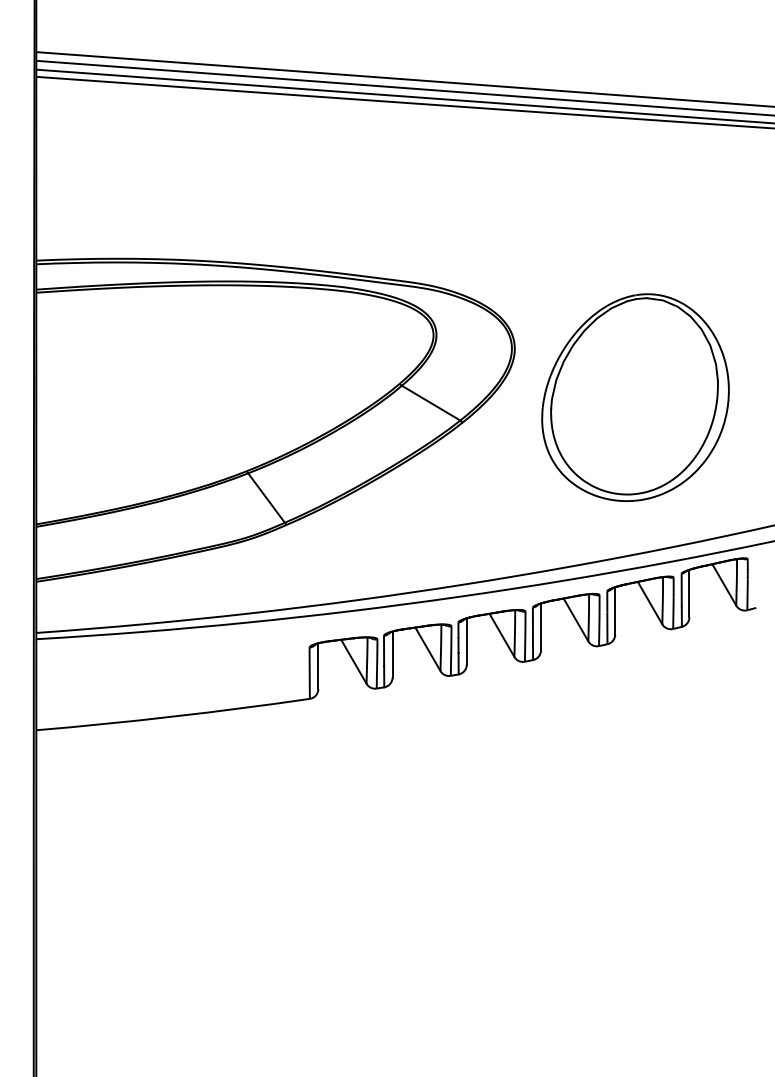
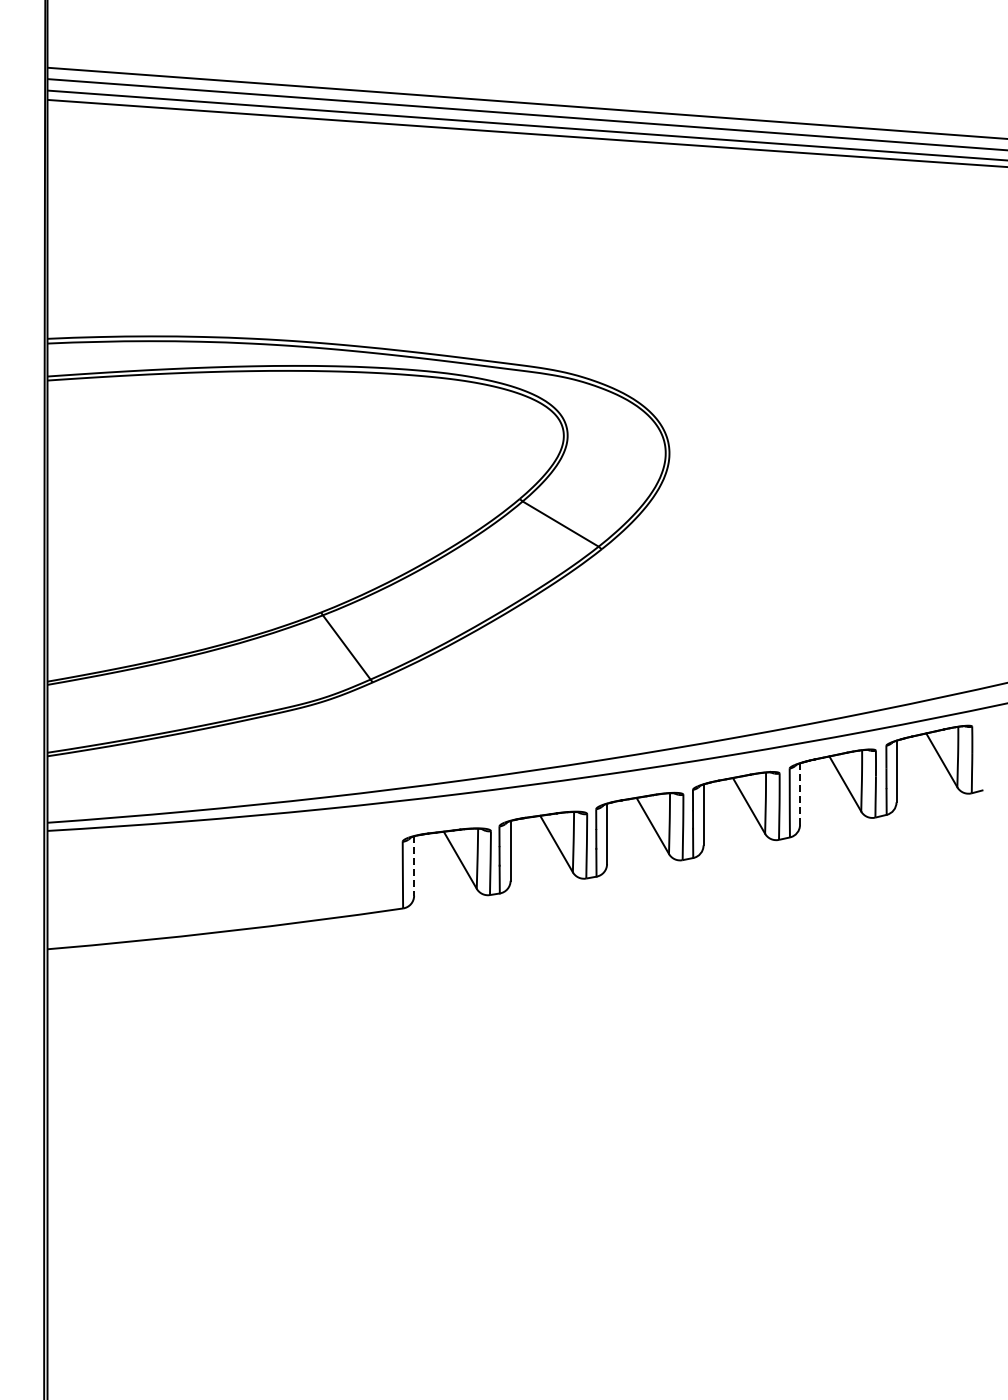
part: (635, 397) -> (826, 516), removed
line: (615, 611) -> (800, 794), solid -> dashed
line: (318, 666) -> (414, 866), solid -> dashed

